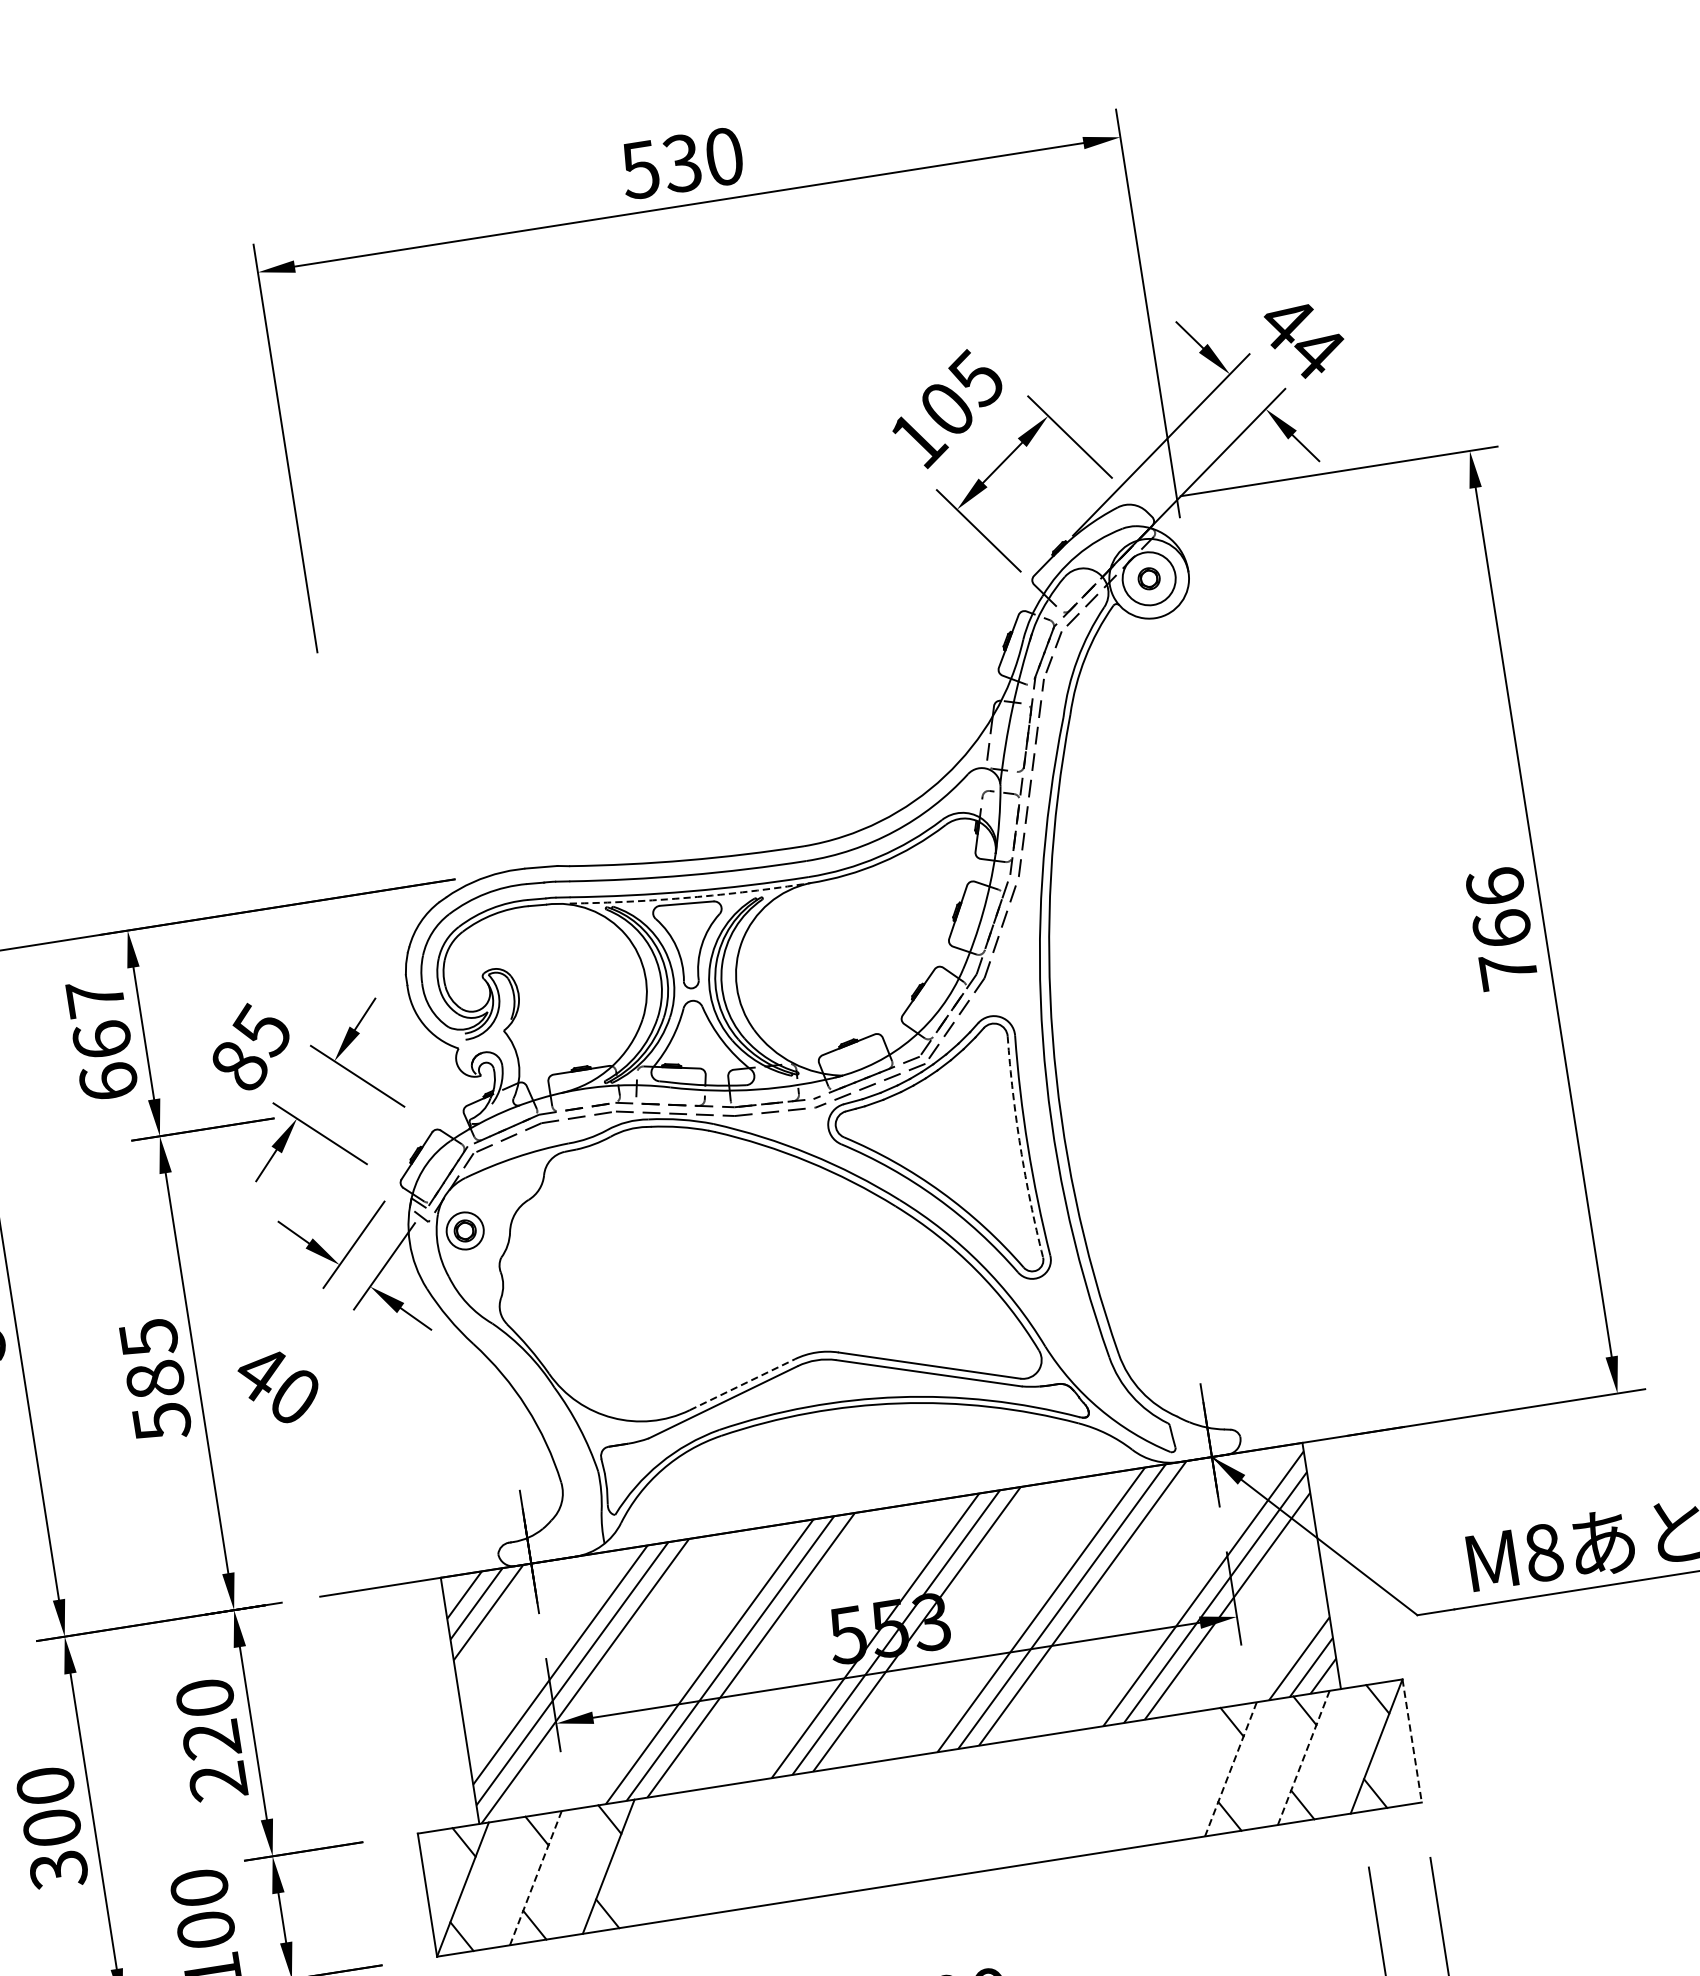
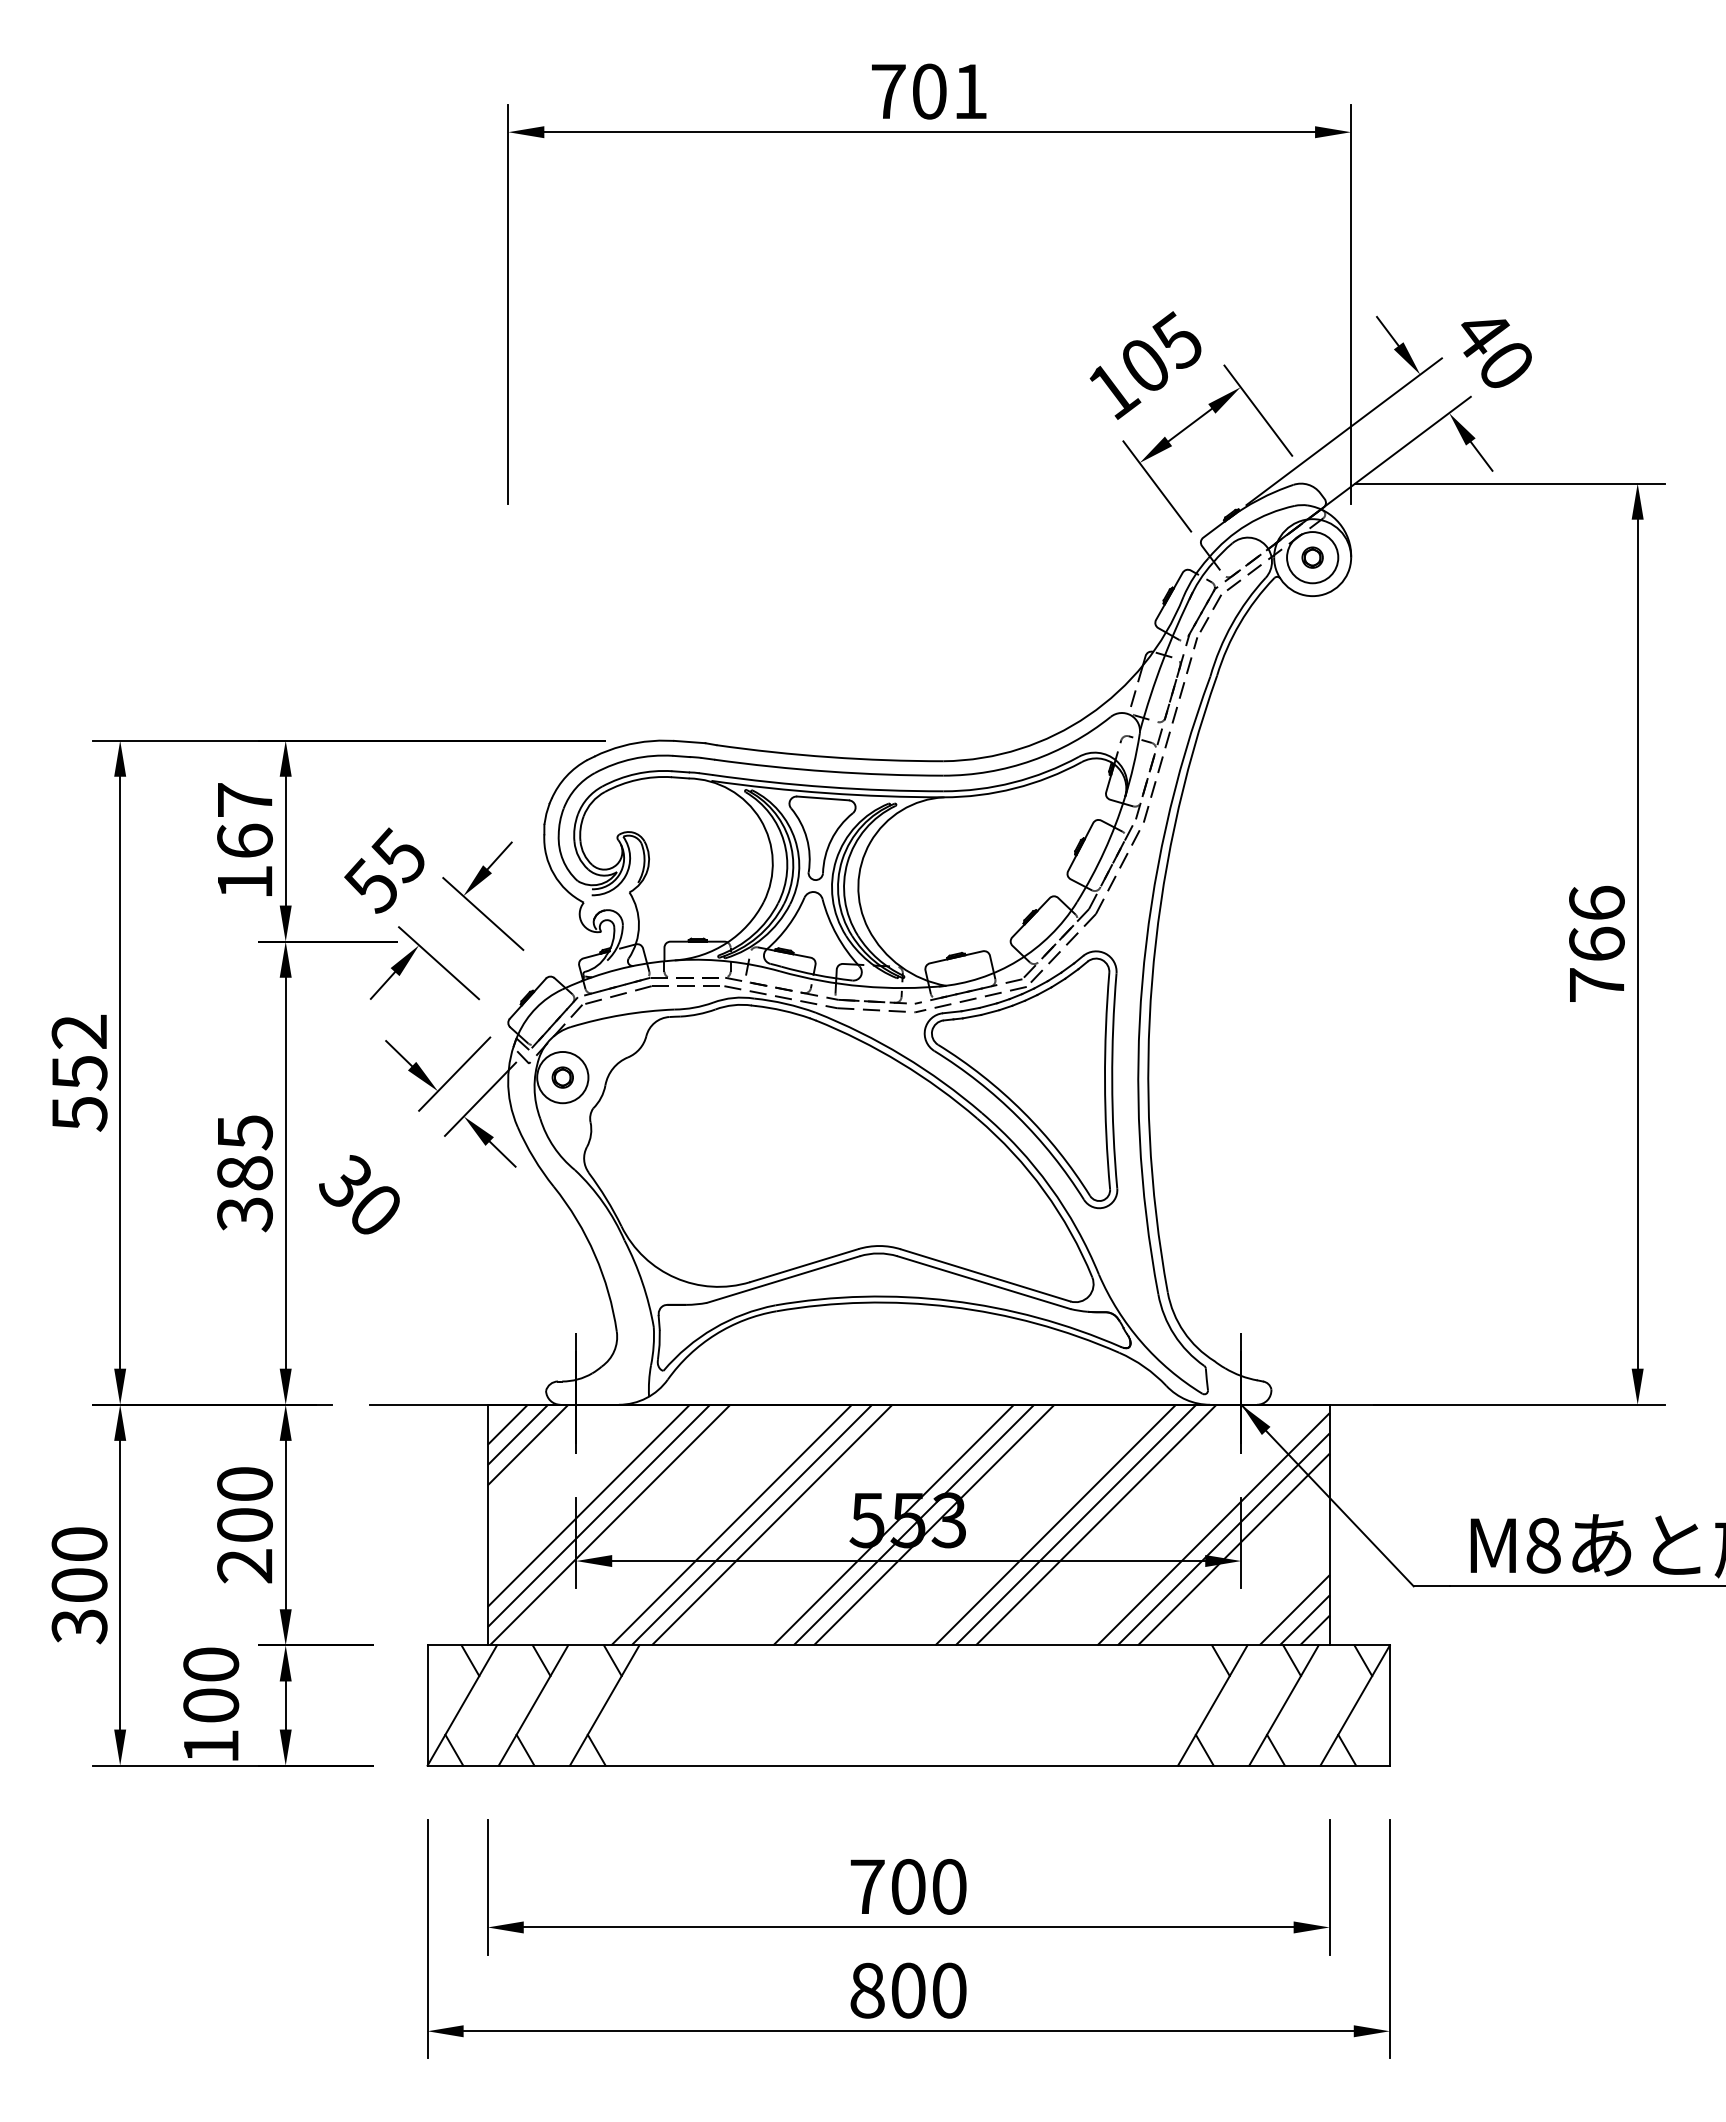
text: (681, 163) -> (928, 91), 530 -> 701
text: (1317, 351) -> (1507, 366), 44 -> 40
arc: (690, 897) -> (827, 793), dashed -> solid
text: (238, 1065) -> (371, 885), 85 -> 55
text: (108, 1081) -> (244, 881), 667 -> 167
arc: (1021, 1148) -> (1105, 1081), dashed -> solid
circle: (464, 1230) -> (562, 1077), size x1.43
text: (259, 1372) -> (345, 1181), 40 -> 30
line: (742, 1384) -> (804, 1265), dashed -> solid
text: (161, 1422) -> (244, 1214), 585 -> 385
text: (211, 1740) -> (244, 1525), 220 -> 200
line: (1411, 1742) -> (1389, 1706), dashed -> solid
line: (1303, 1757) -> (1283, 1705), dashed -> solid
line: (1230, 1769) -> (1212, 1705), dashed -> solid
line: (535, 1878) -> (533, 1705), dashed -> solid

